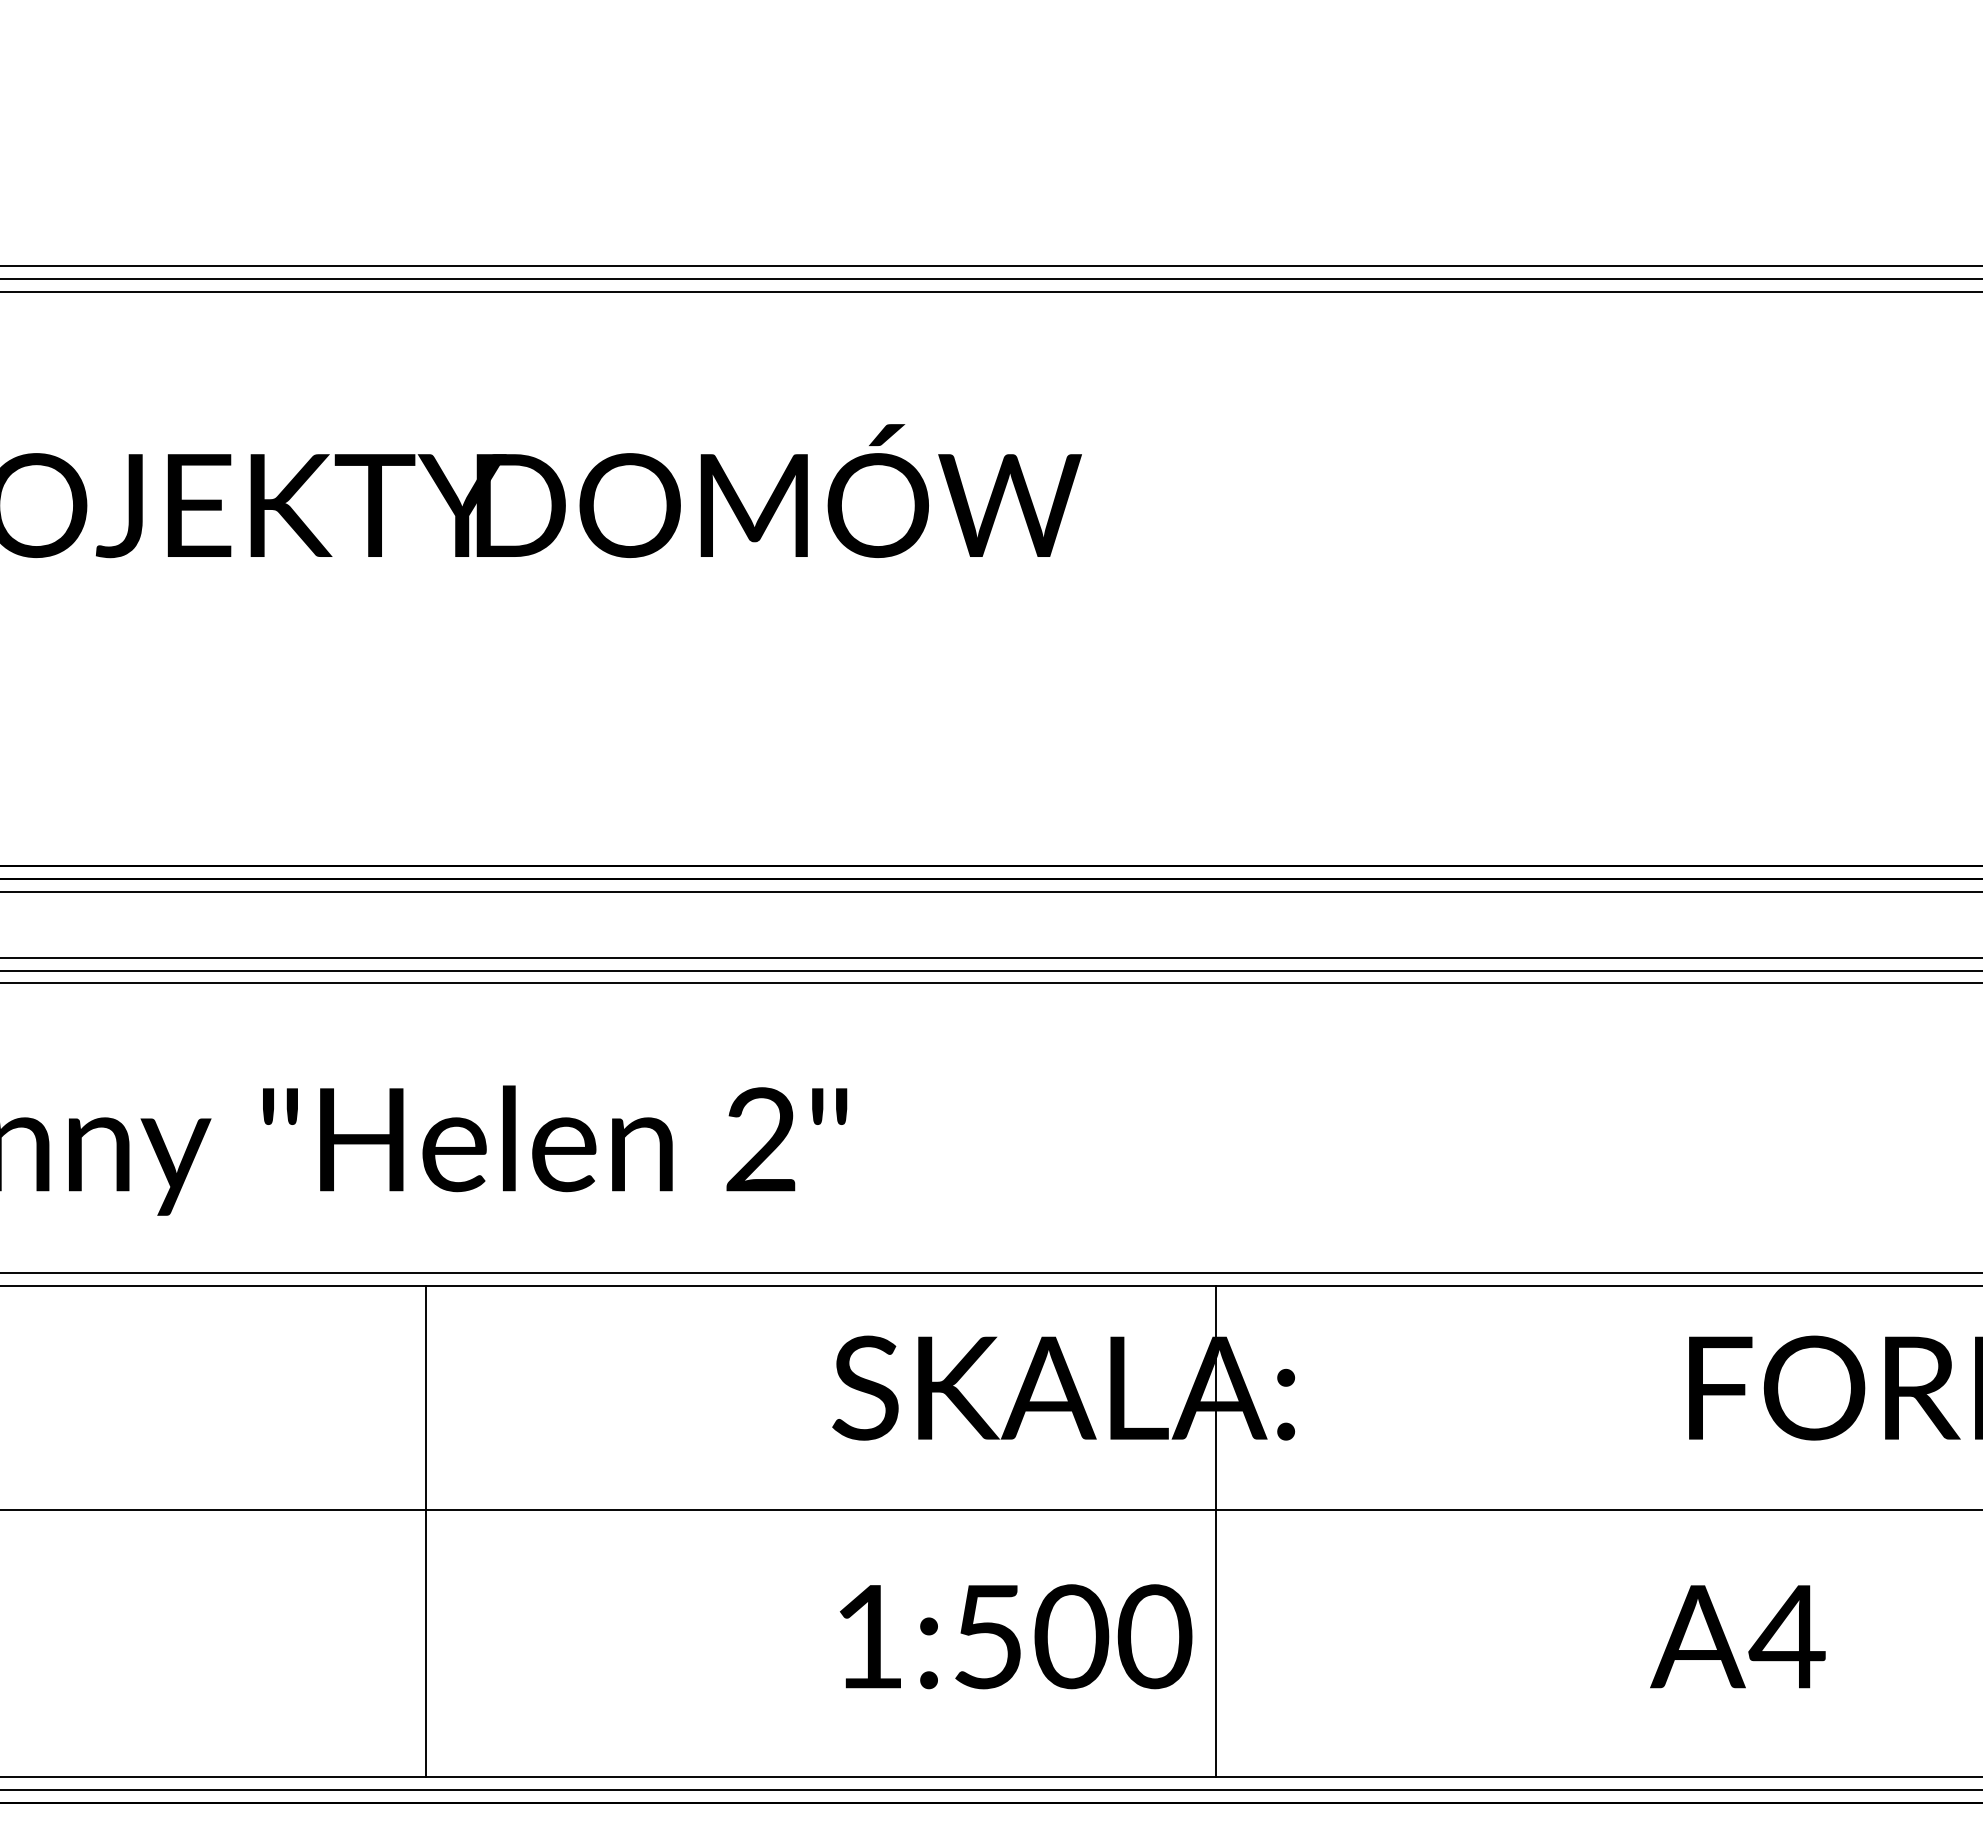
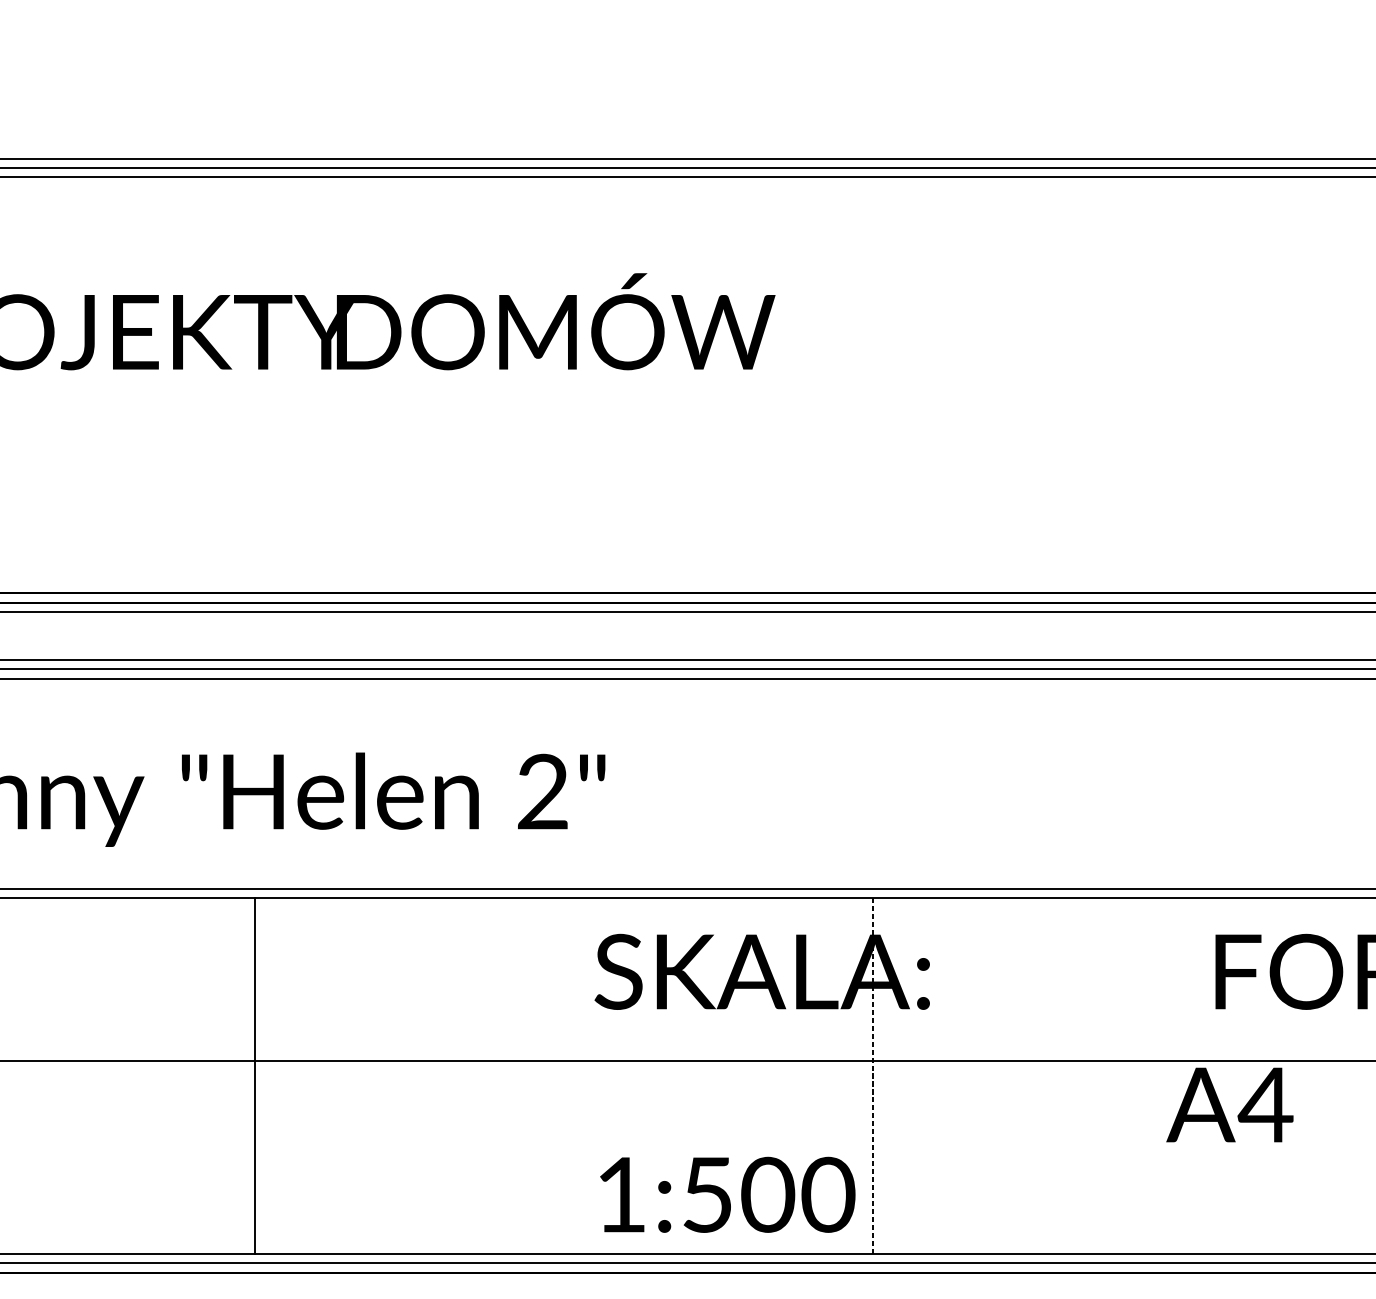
line: (426, 1531) -> (255, 1075), moved
line: (1216, 1531) -> (873, 1075), solid -> dashed
text: (1016, 1636) -> (728, 1194), moved
text: (1737, 1636) -> (1229, 1104), moved

